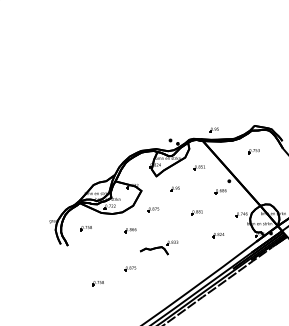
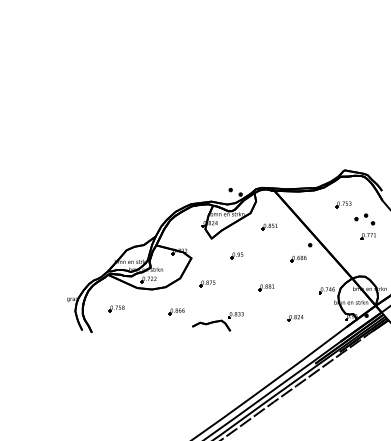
part: (213, 129) -> (288, 175), removed
part: (269, 167) -> (364, 226), added
part: (158, 247) -> (217, 321), moved
part: (130, 268) -> (176, 363), removed
part: (97, 283) -> (131, 383), removed

